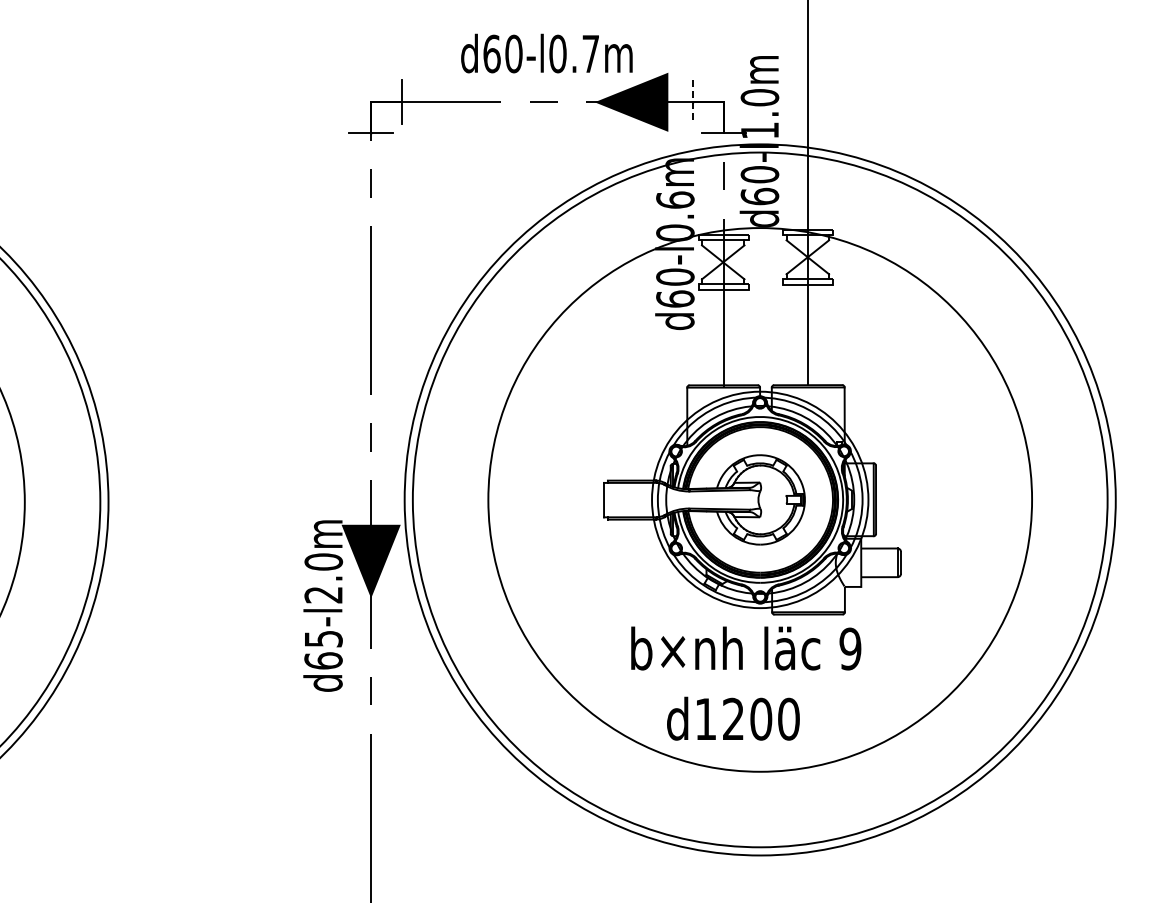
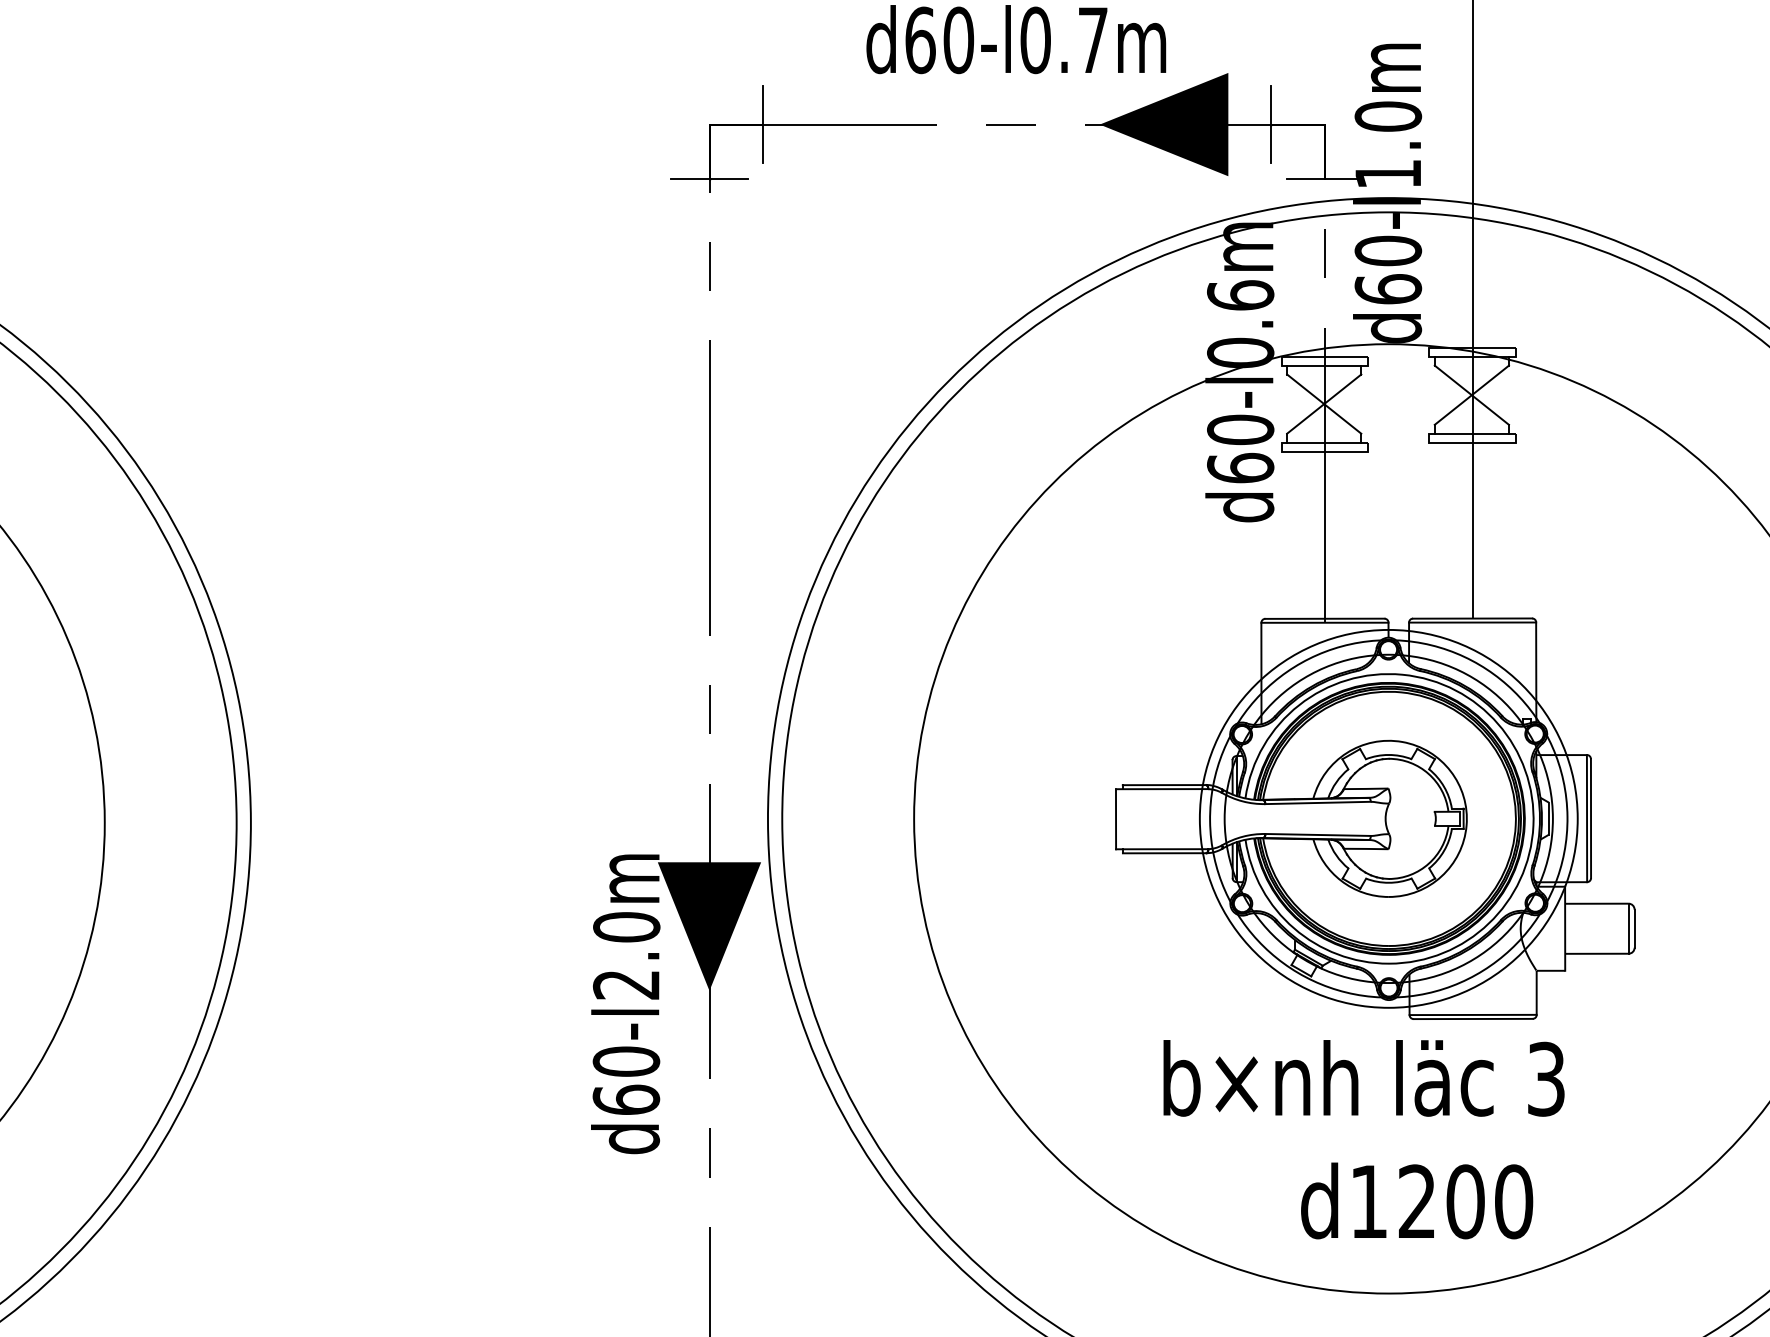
line: (692, 102) -> (1270, 124), dashed -> solid
text: (323, 638) -> (626, 1060), d65-l2.0m -> d60-l2.0m
text: (850, 648) -> (1546, 1078), 9 -> 3
text: (733, 718) -> (1417, 1200), moved

